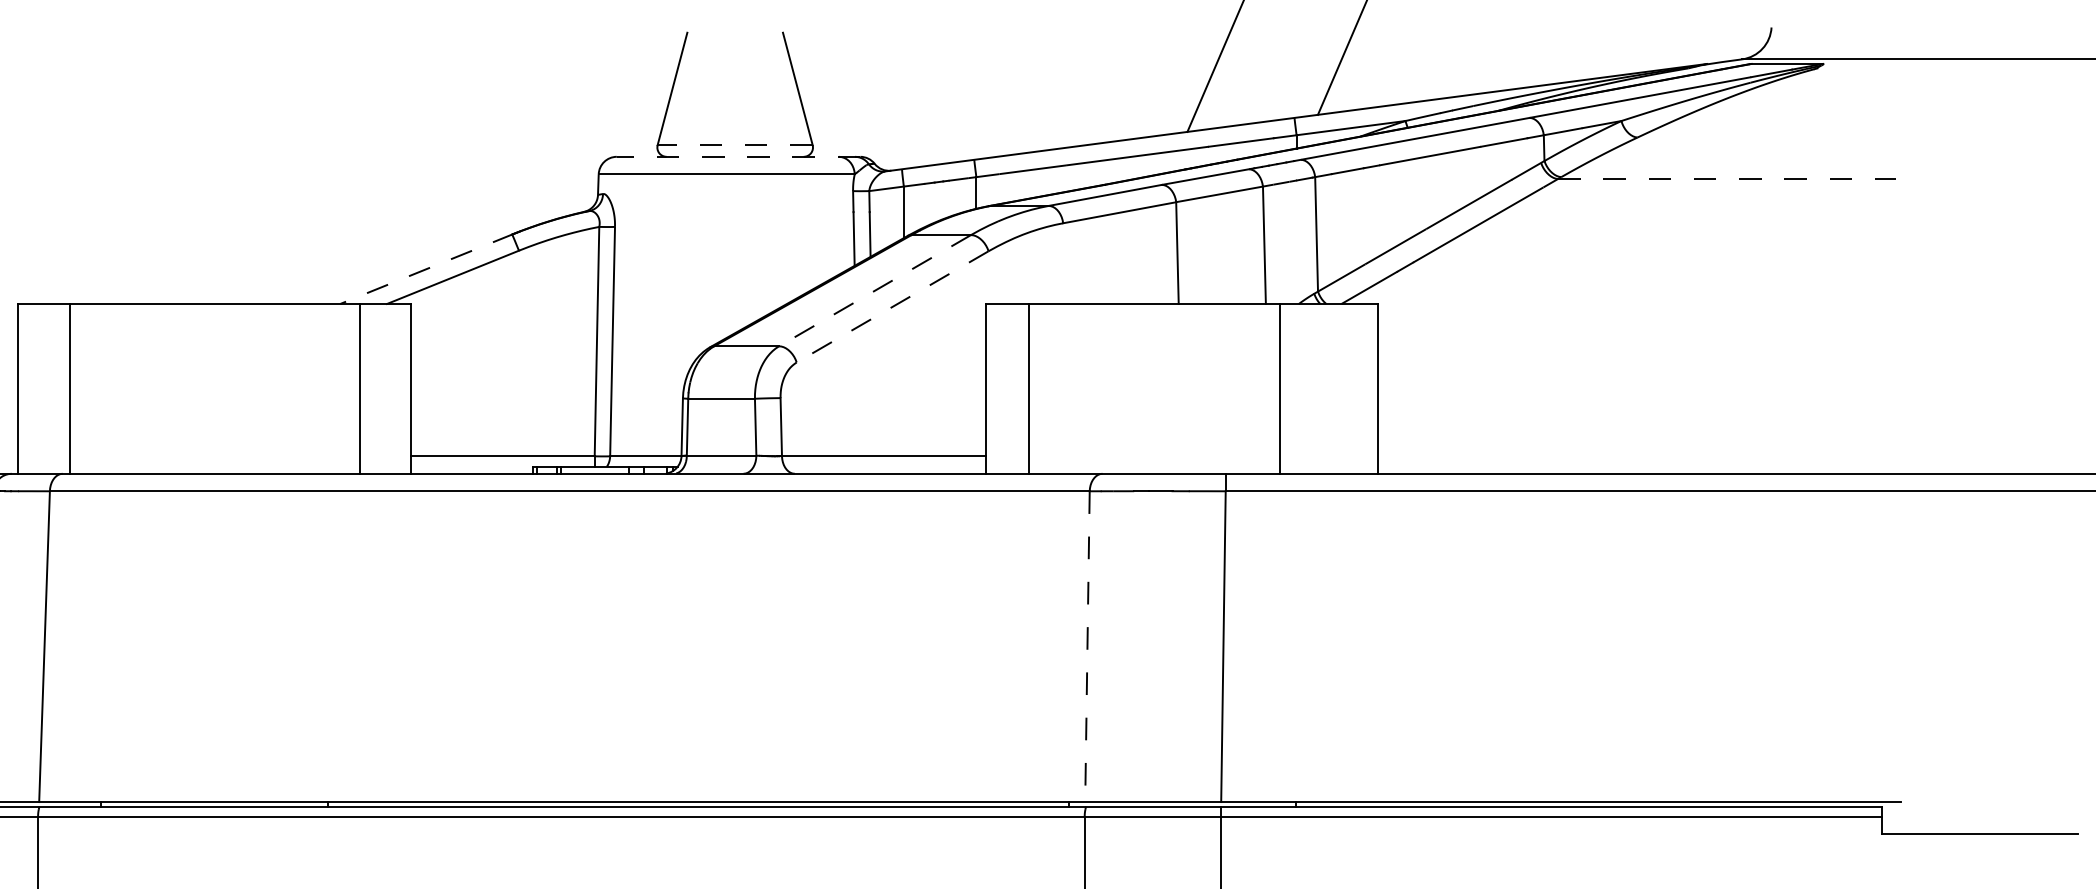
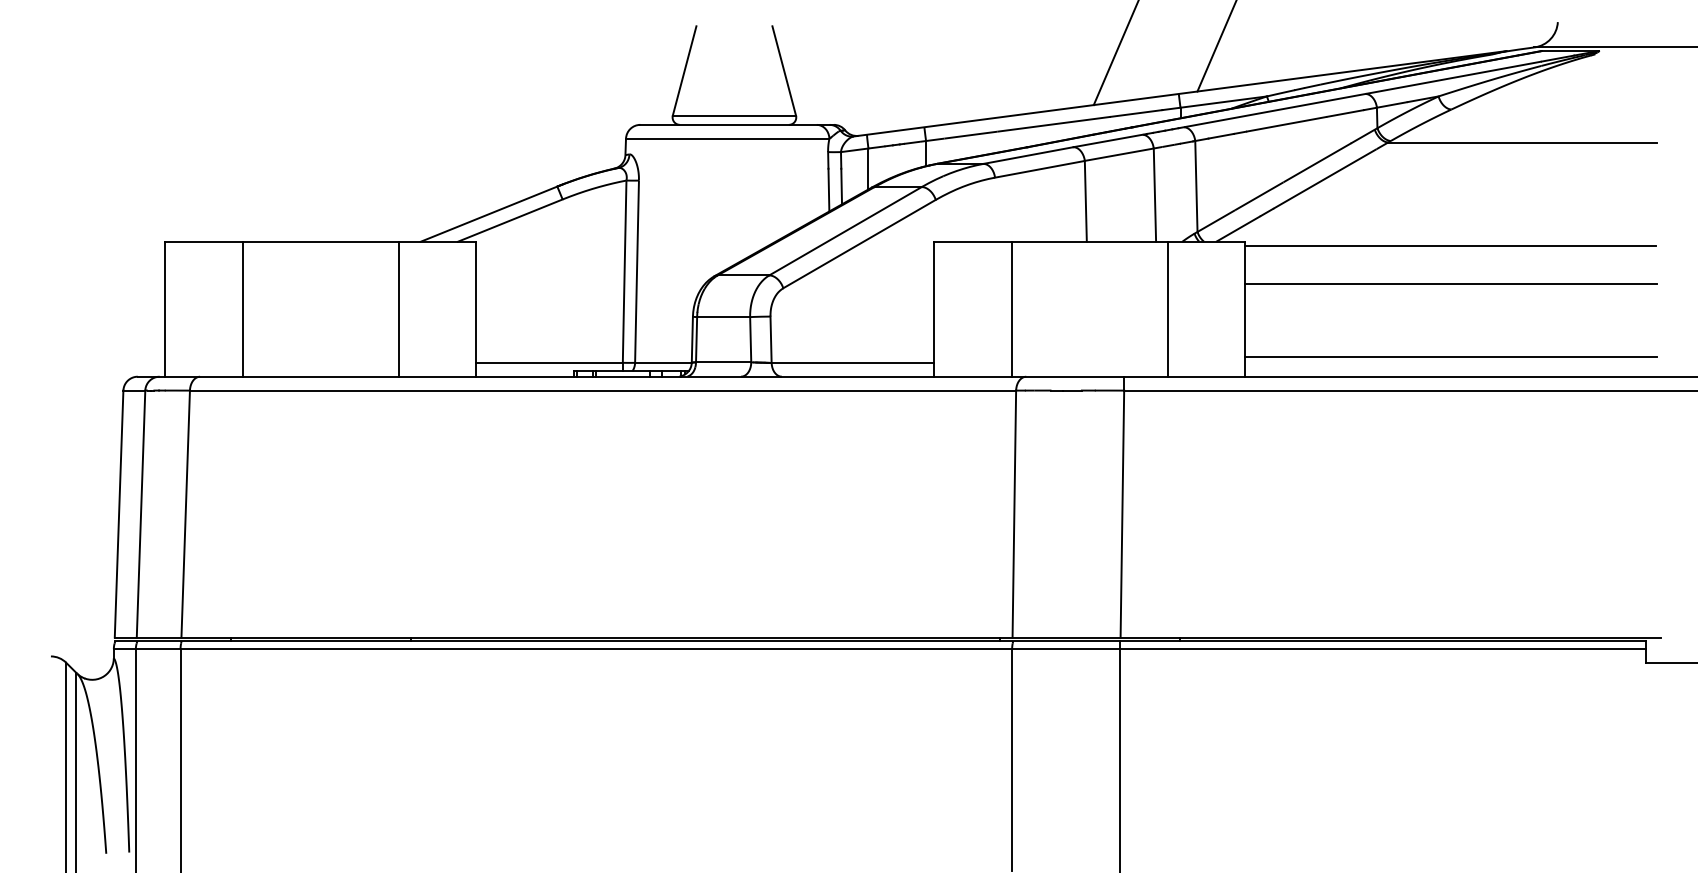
line: (735, 145) -> (734, 115), dashed -> solid
line: (739, 156) -> (737, 124), dashed -> solid
line: (1727, 179) -> (1522, 142), dashed -> solid
line: (426, 269) -> (489, 214), dashed -> solid
line: (874, 291) -> (845, 231), dashed -> solid
line: (892, 307) -> (859, 244), dashed -> solid
line: (1636, 309) -> (1450, 246), added
line: (1636, 357) -> (1450, 284), added
line: (69, 387) -> (242, 308), moved
line: (360, 387) -> (398, 308), moved
line: (1028, 387) -> (1011, 308), moved
line: (1636, 448) -> (1450, 356), added
line: (1087, 647) -> (1014, 514), dashed -> solid

